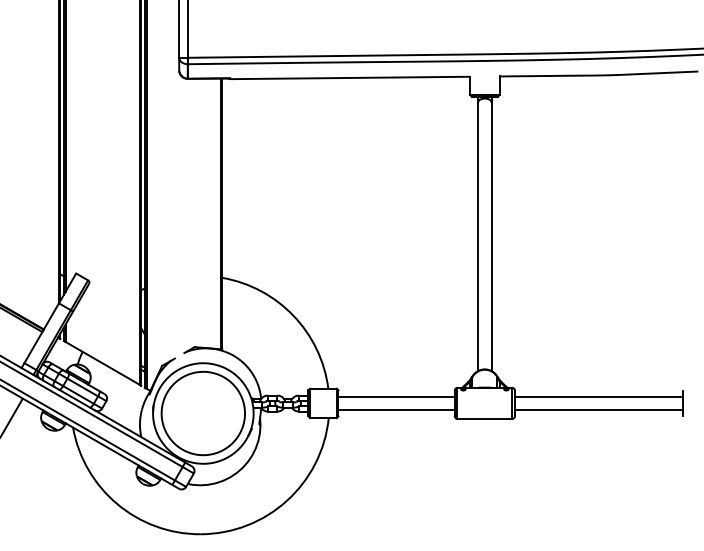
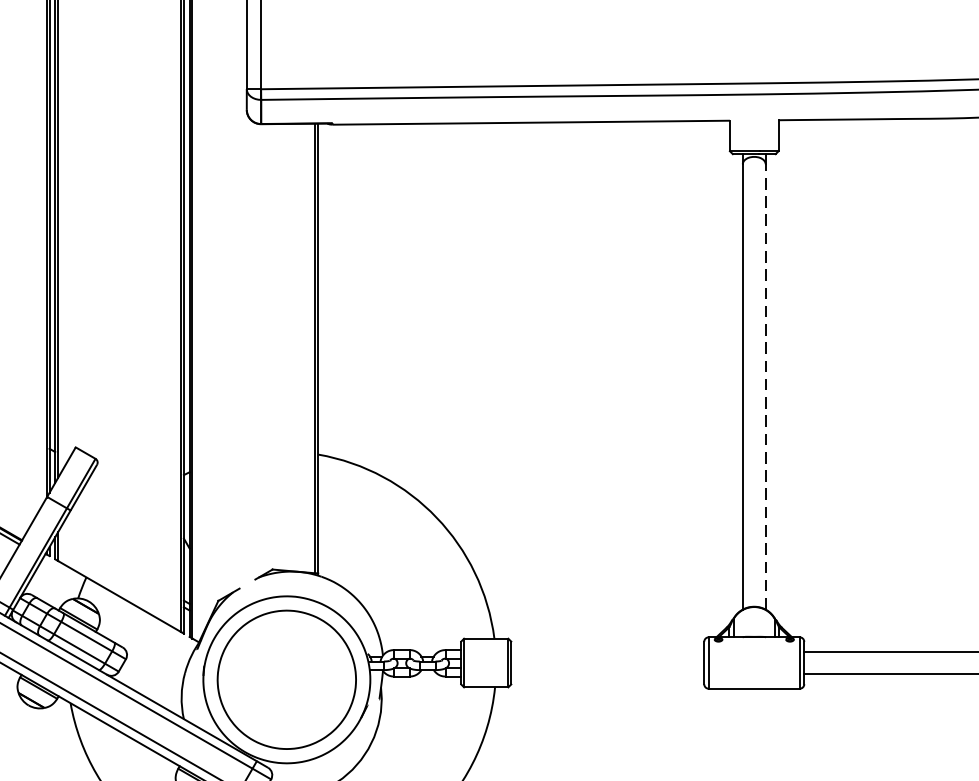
line: (491, 236) -> (765, 385), solid -> dashed
line: (396, 396) -> (607, 651), removed
line: (396, 410) -> (607, 674), removed

